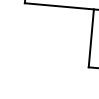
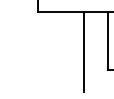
line: (66, 46) -> (83, 51), added

